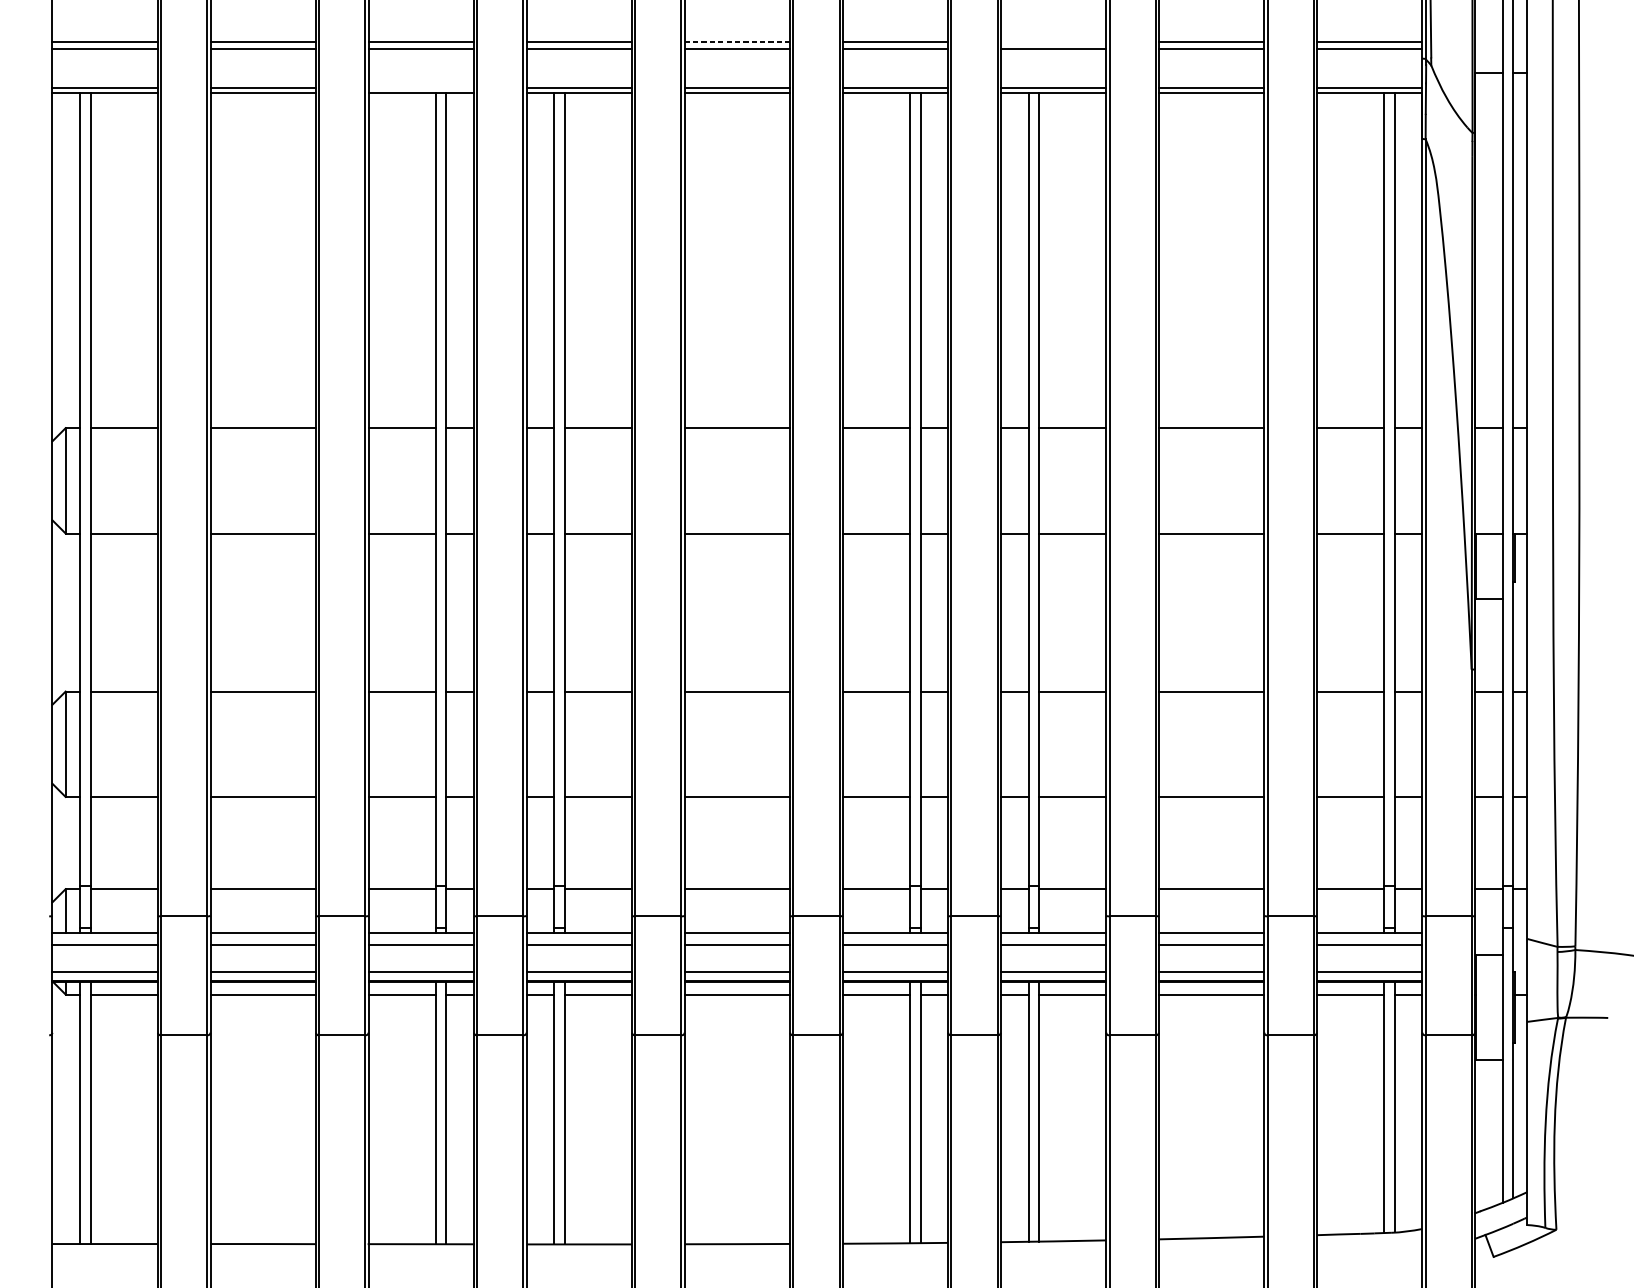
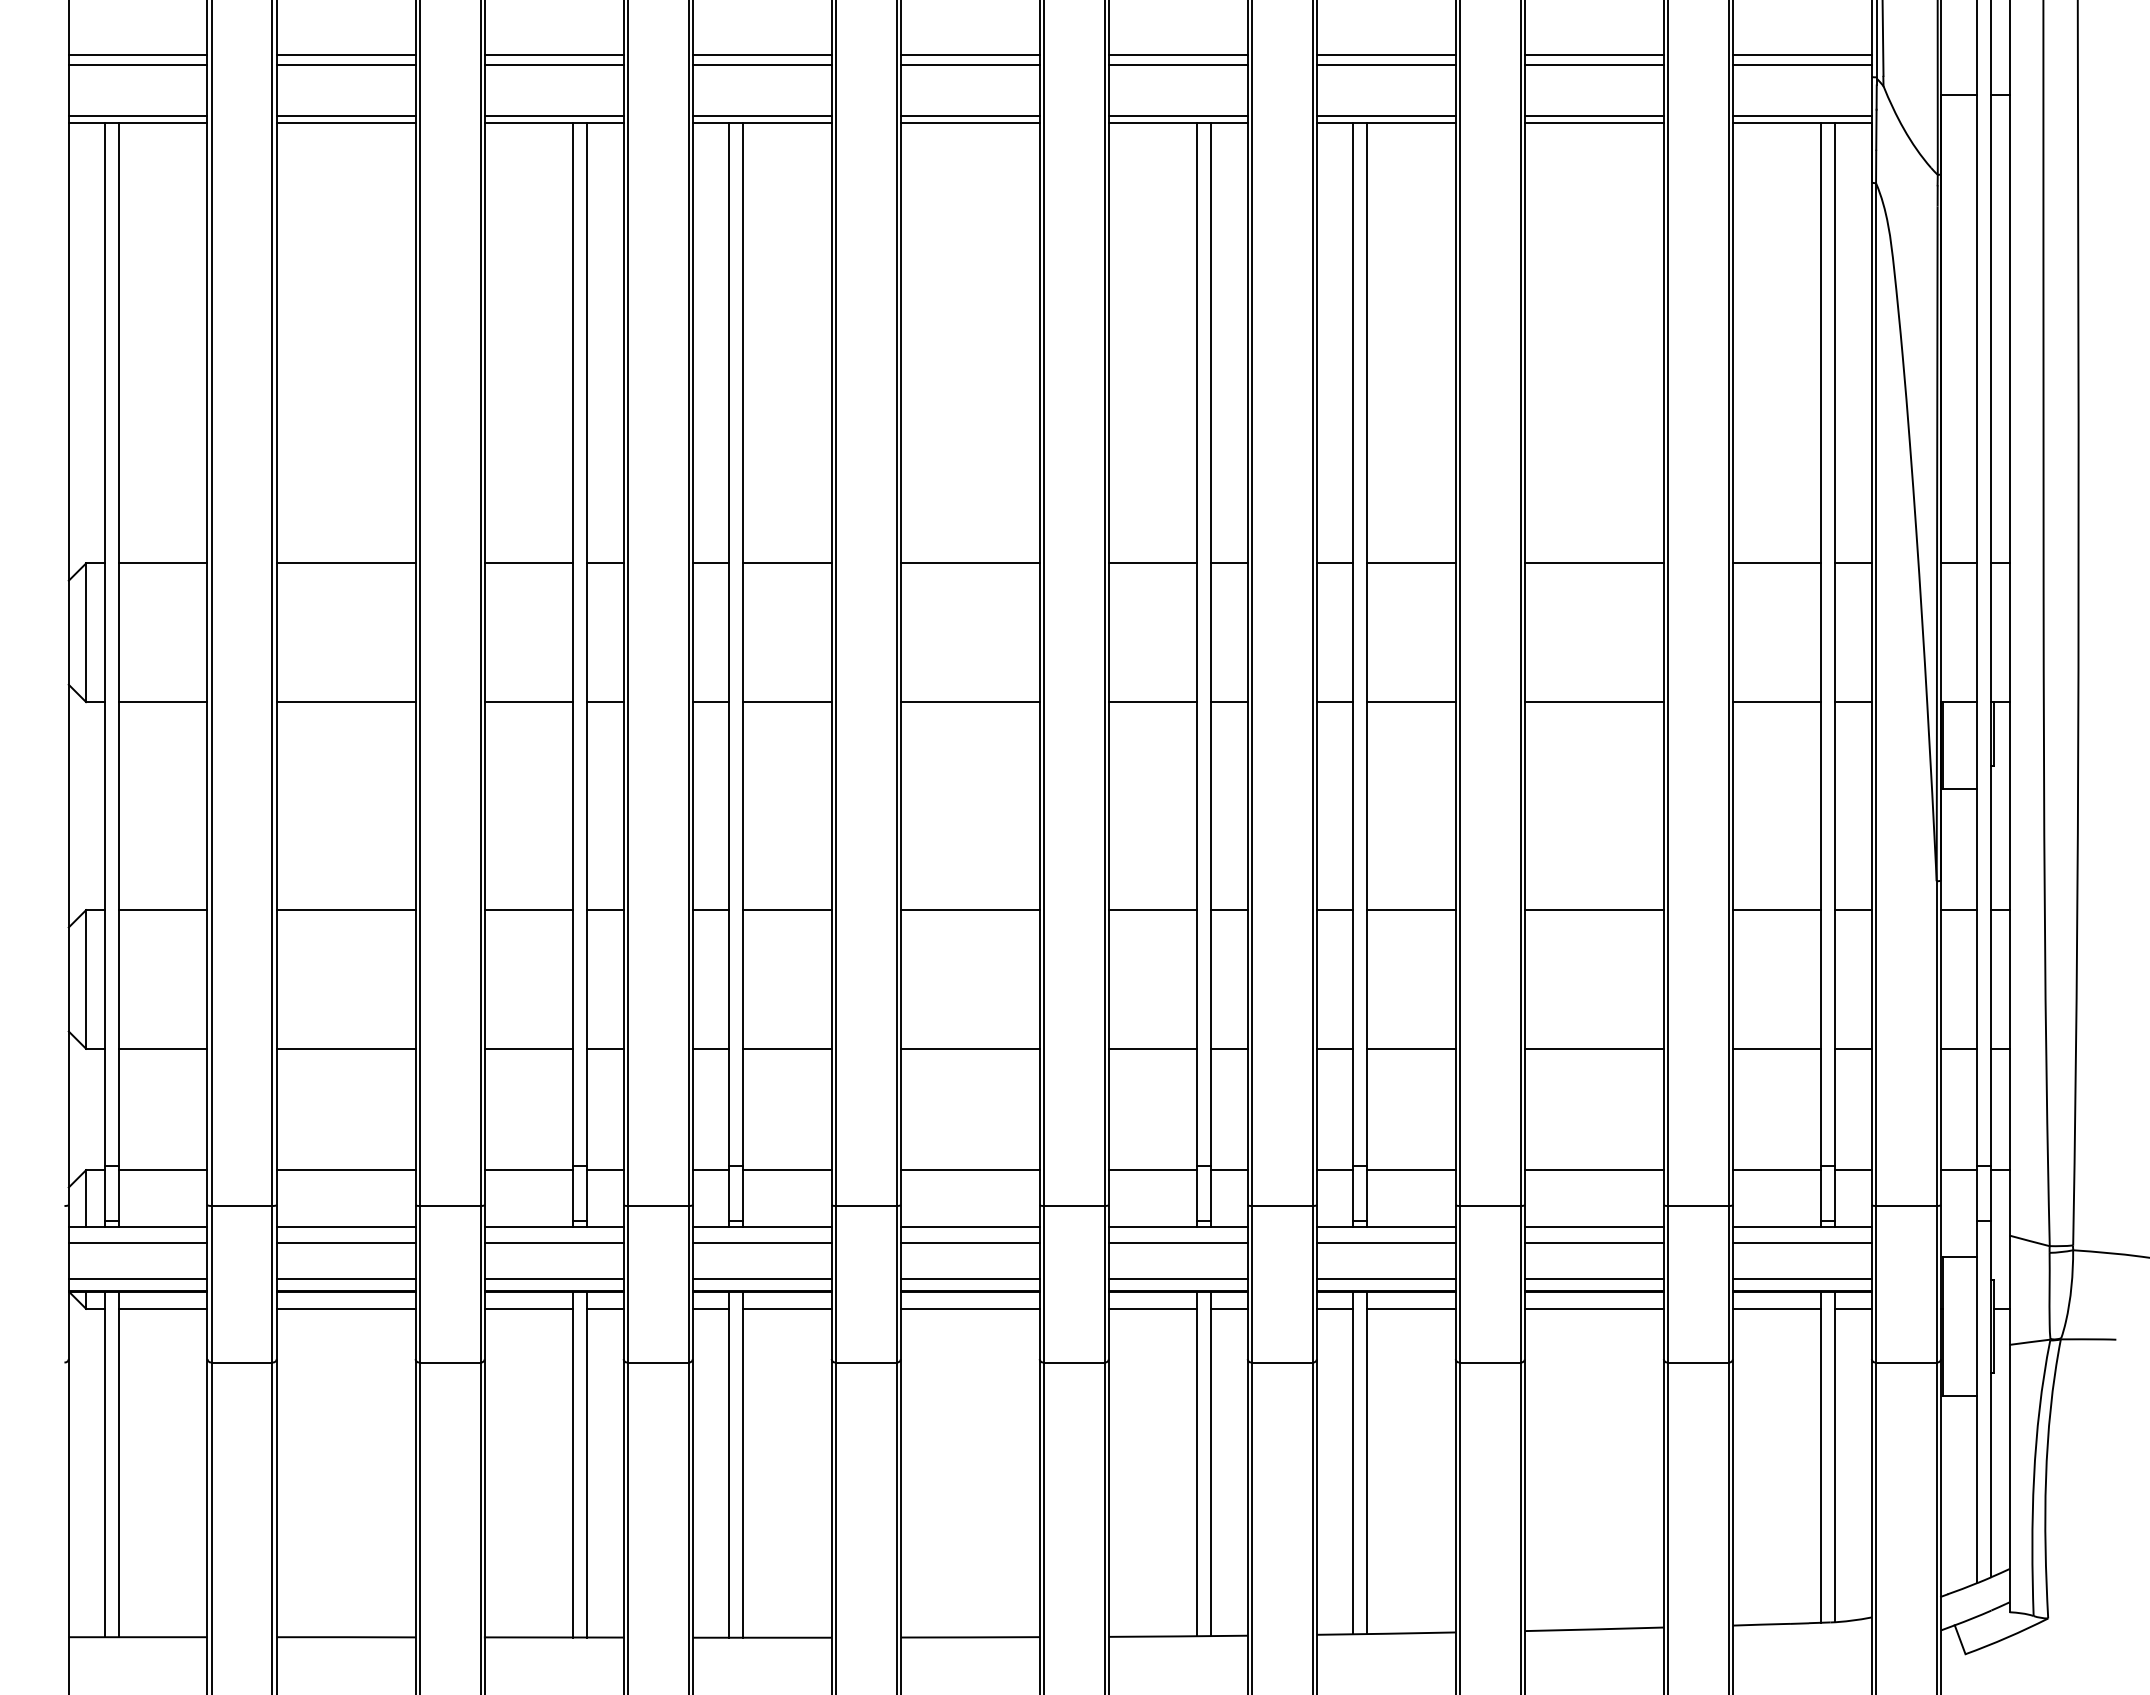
line: (737, 41) -> (970, 54), dashed -> solid
line: (1052, 41) -> (1385, 54), added
line: (420, 87) -> (553, 115), added

